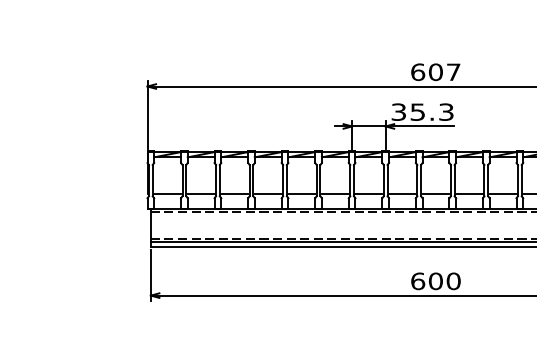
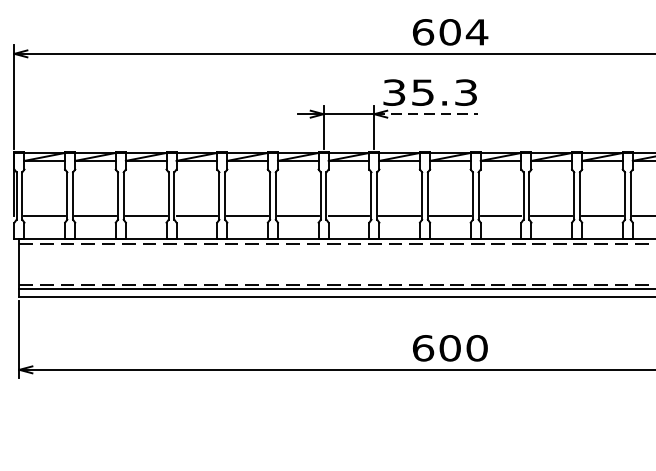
text: (453, 71) -> (476, 31), 607 -> 604
line: (420, 126) -> (426, 114), solid -> dashed

